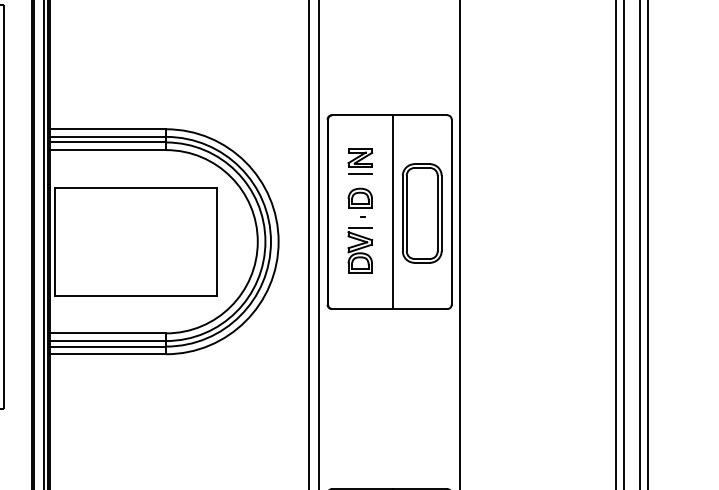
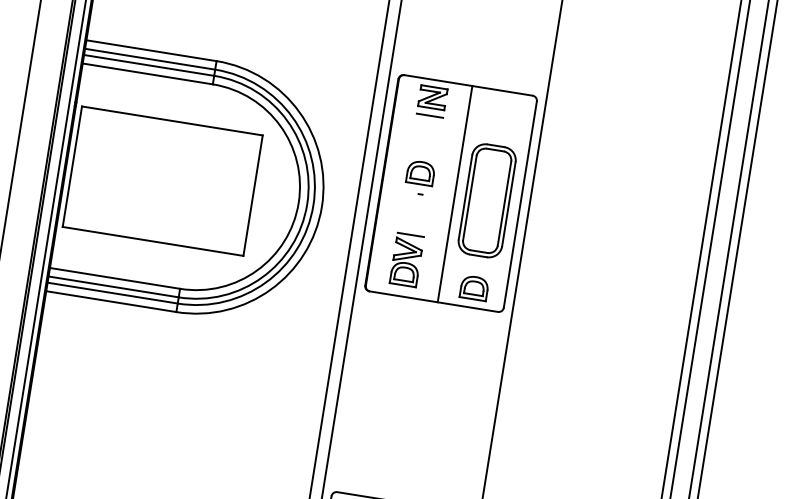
part: (360, 161) -> (432, 101), moved
part: (359, 250) -> (405, 259), moved
part: (422, 290) -> (473, 286), added

